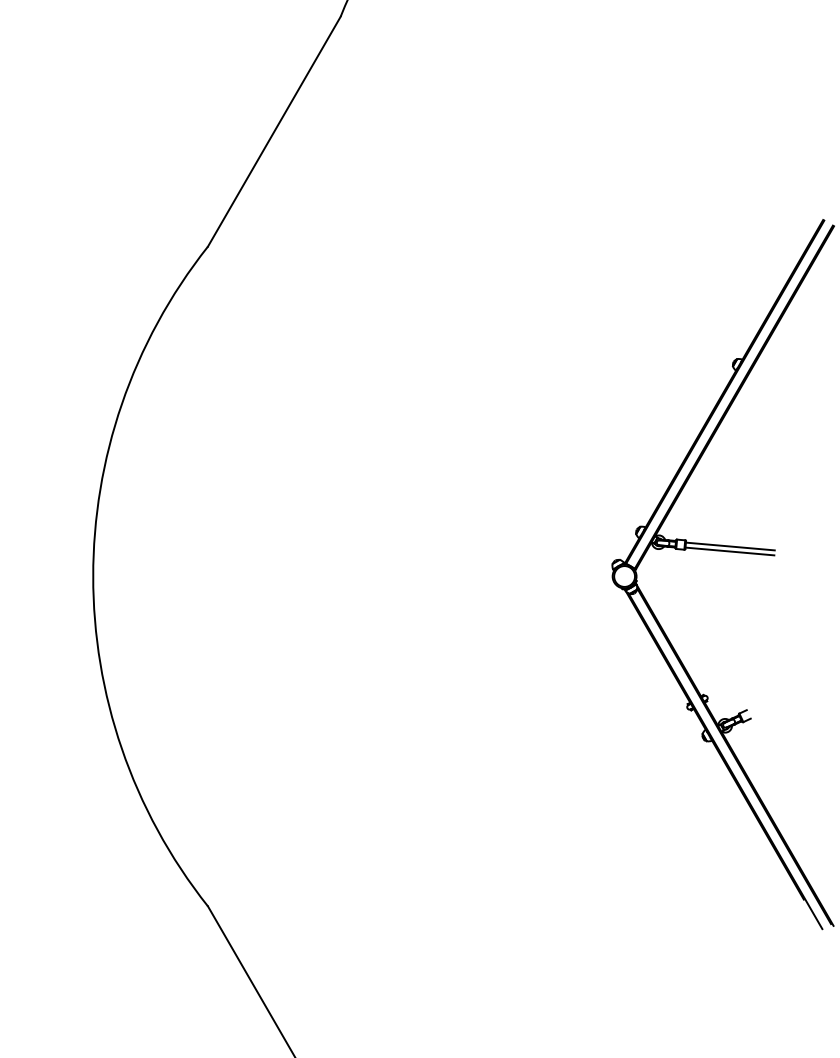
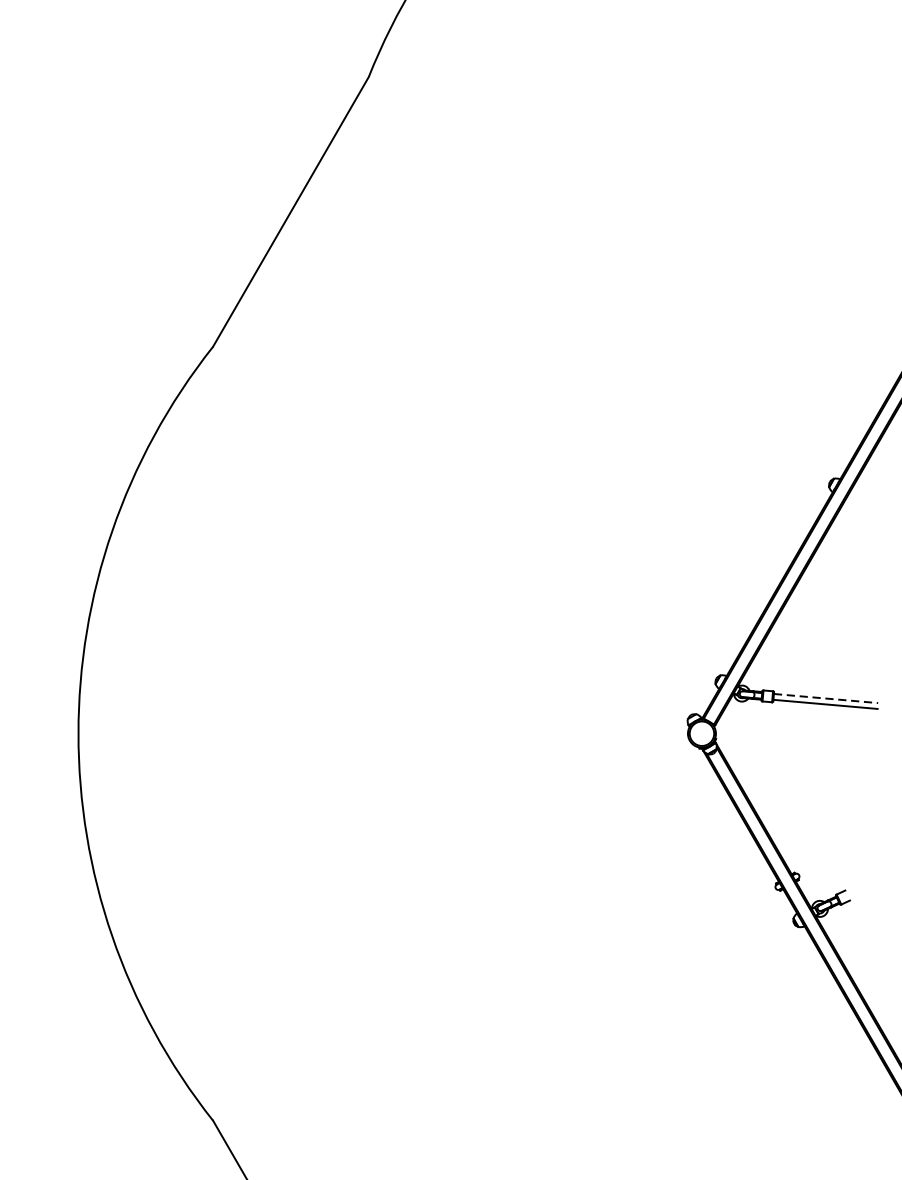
line: (730, 546) -> (826, 698), solid -> dashed

